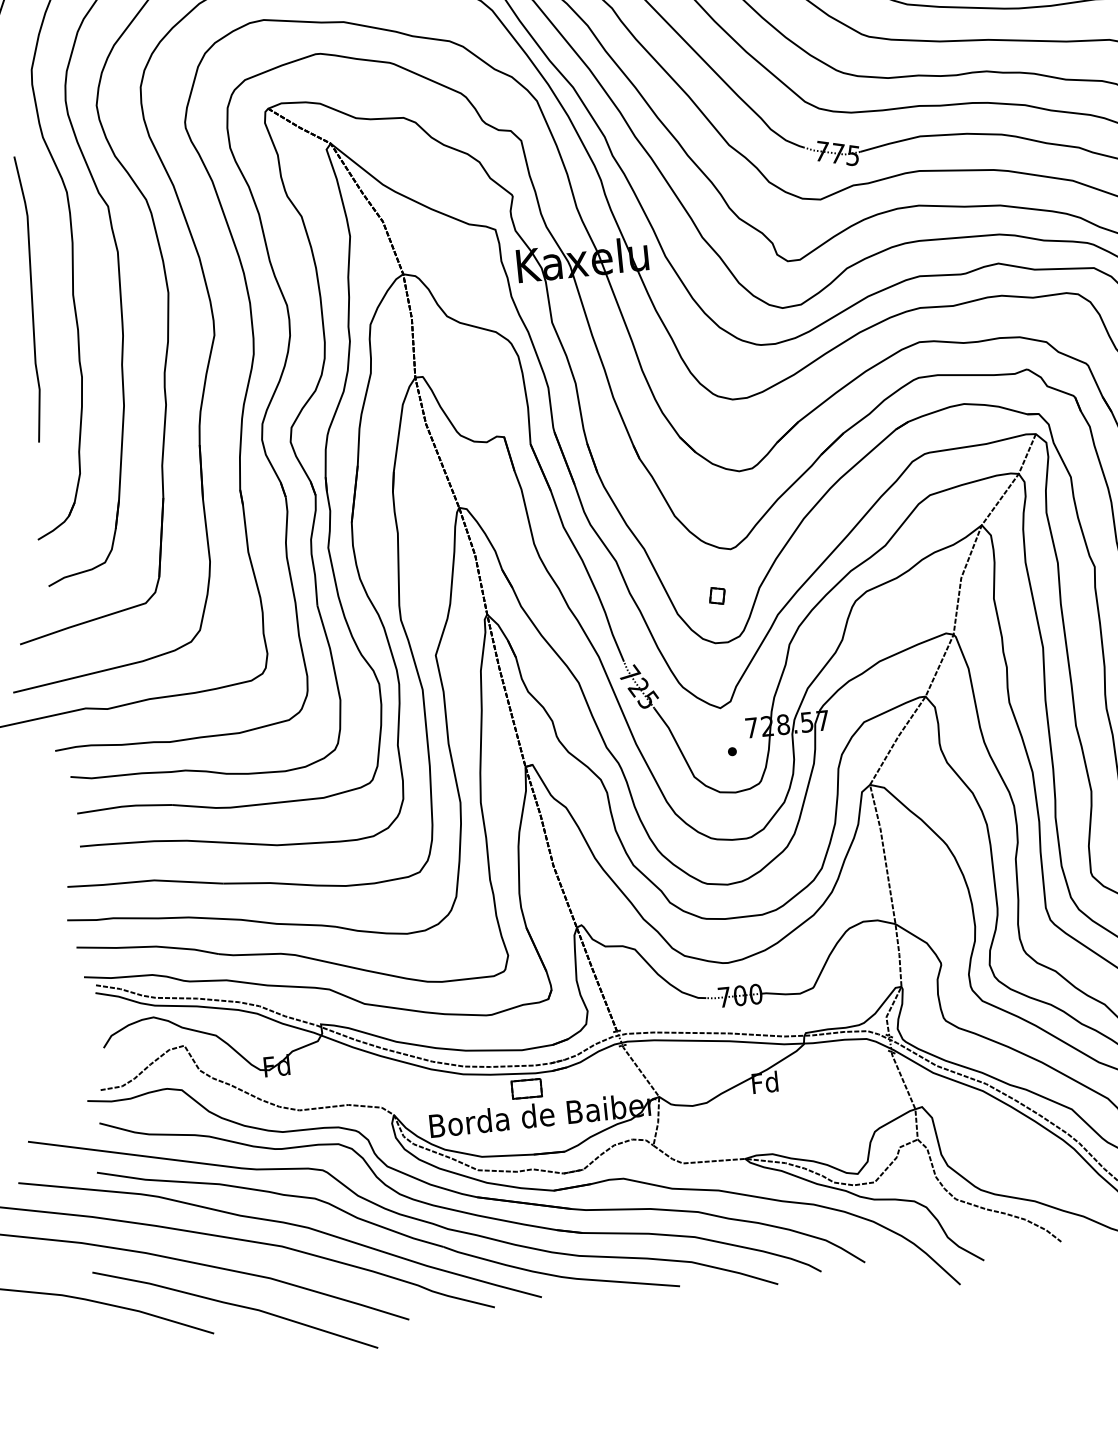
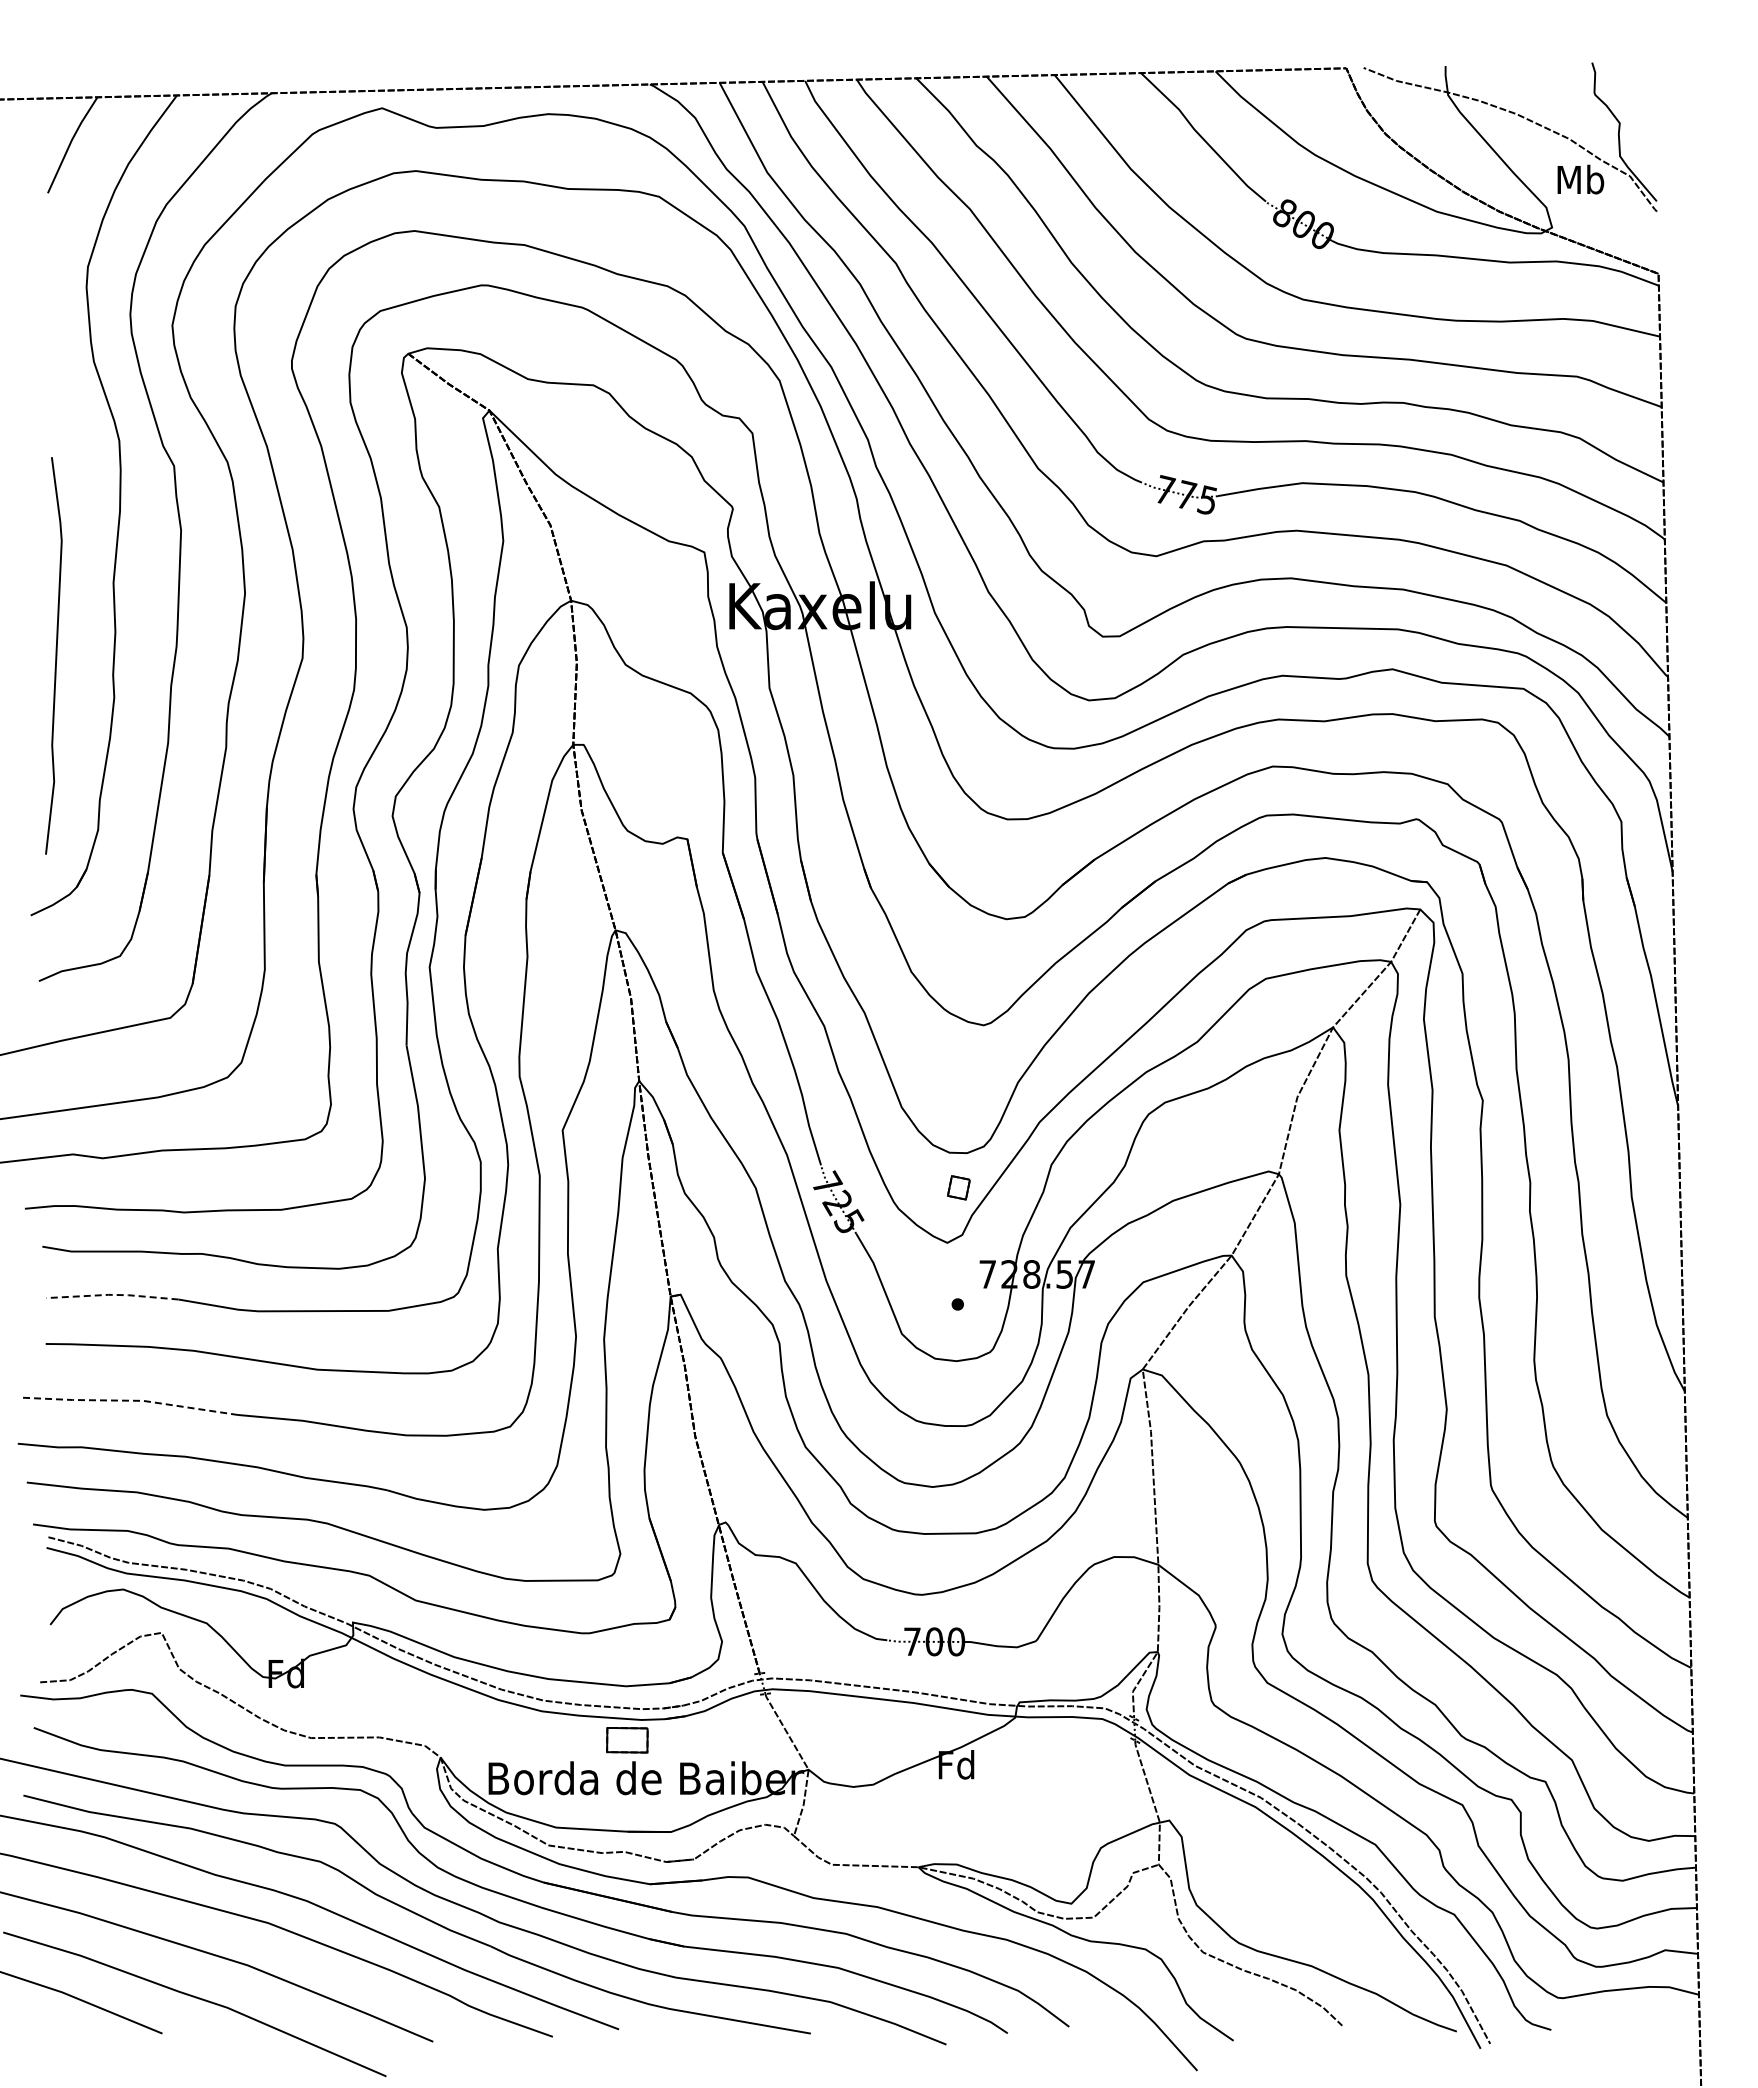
curve: (31, 298) -> (55, 655), moved
part: (717, 595) -> (958, 1187), moved
line: (124, 806) -> (112, 1294), solid -> dashed
line: (145, 881) -> (130, 1400), solid -> dashed

